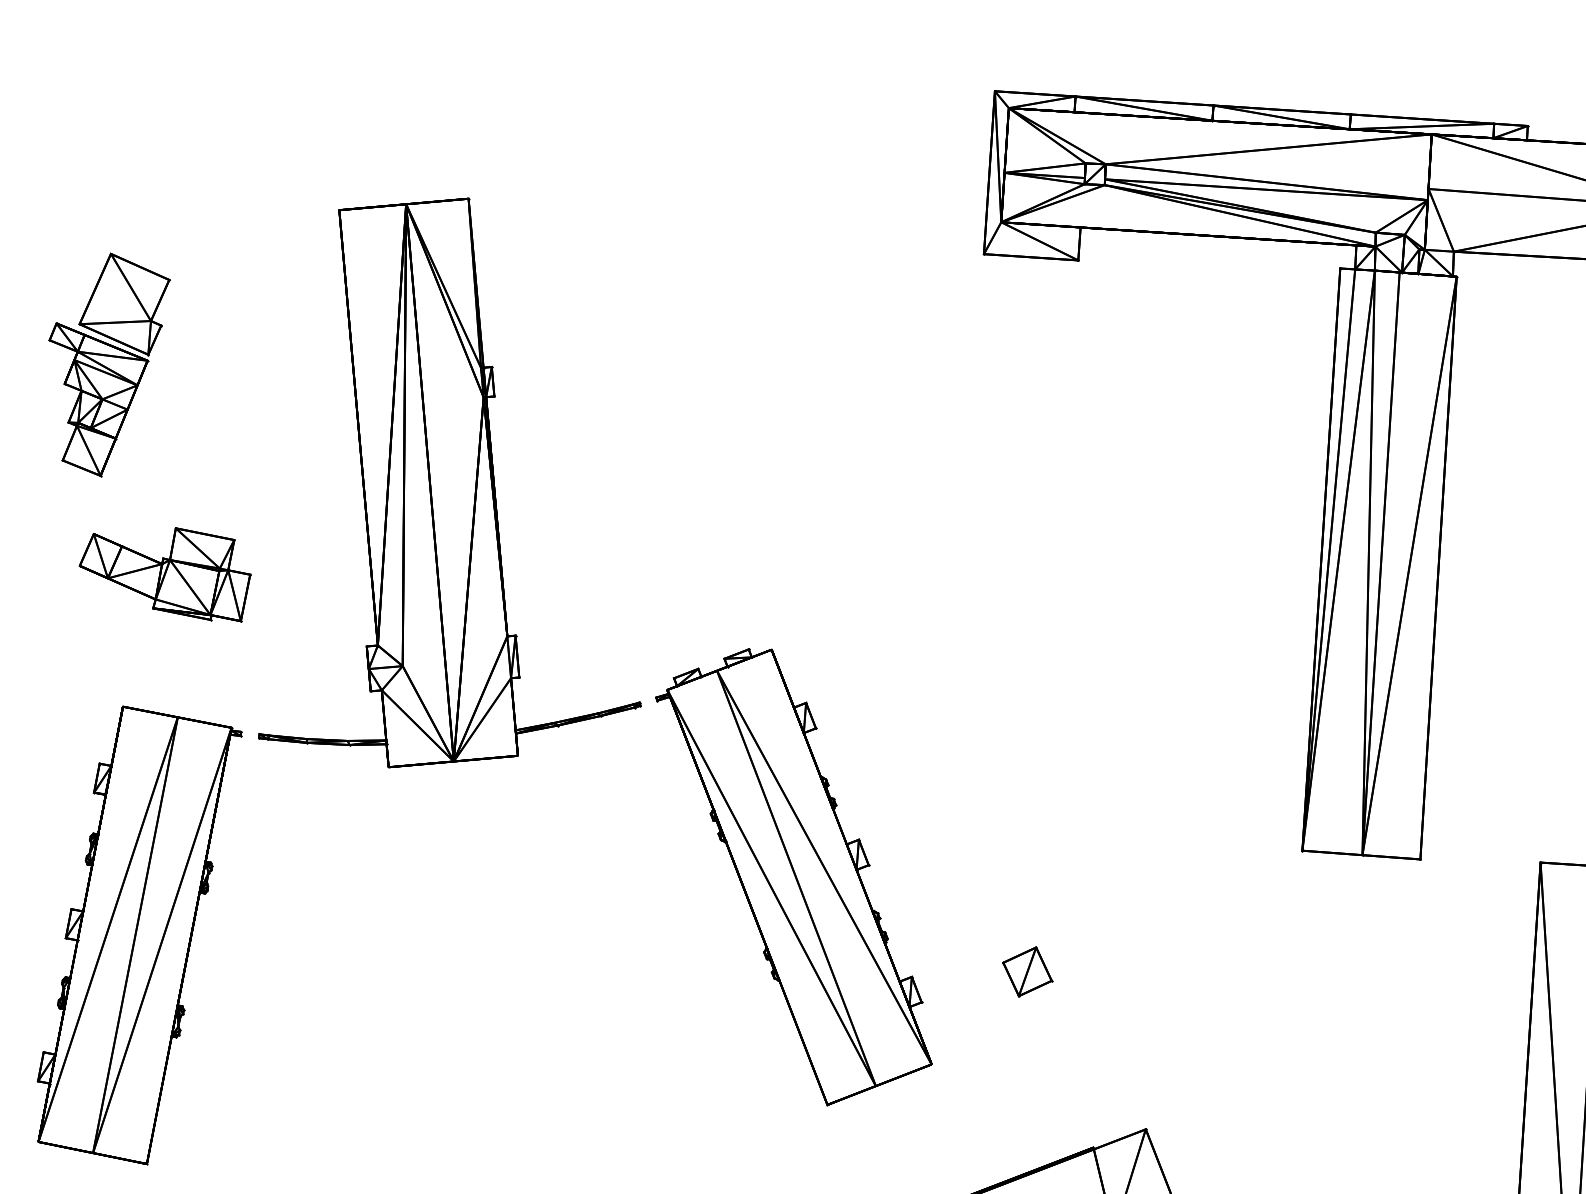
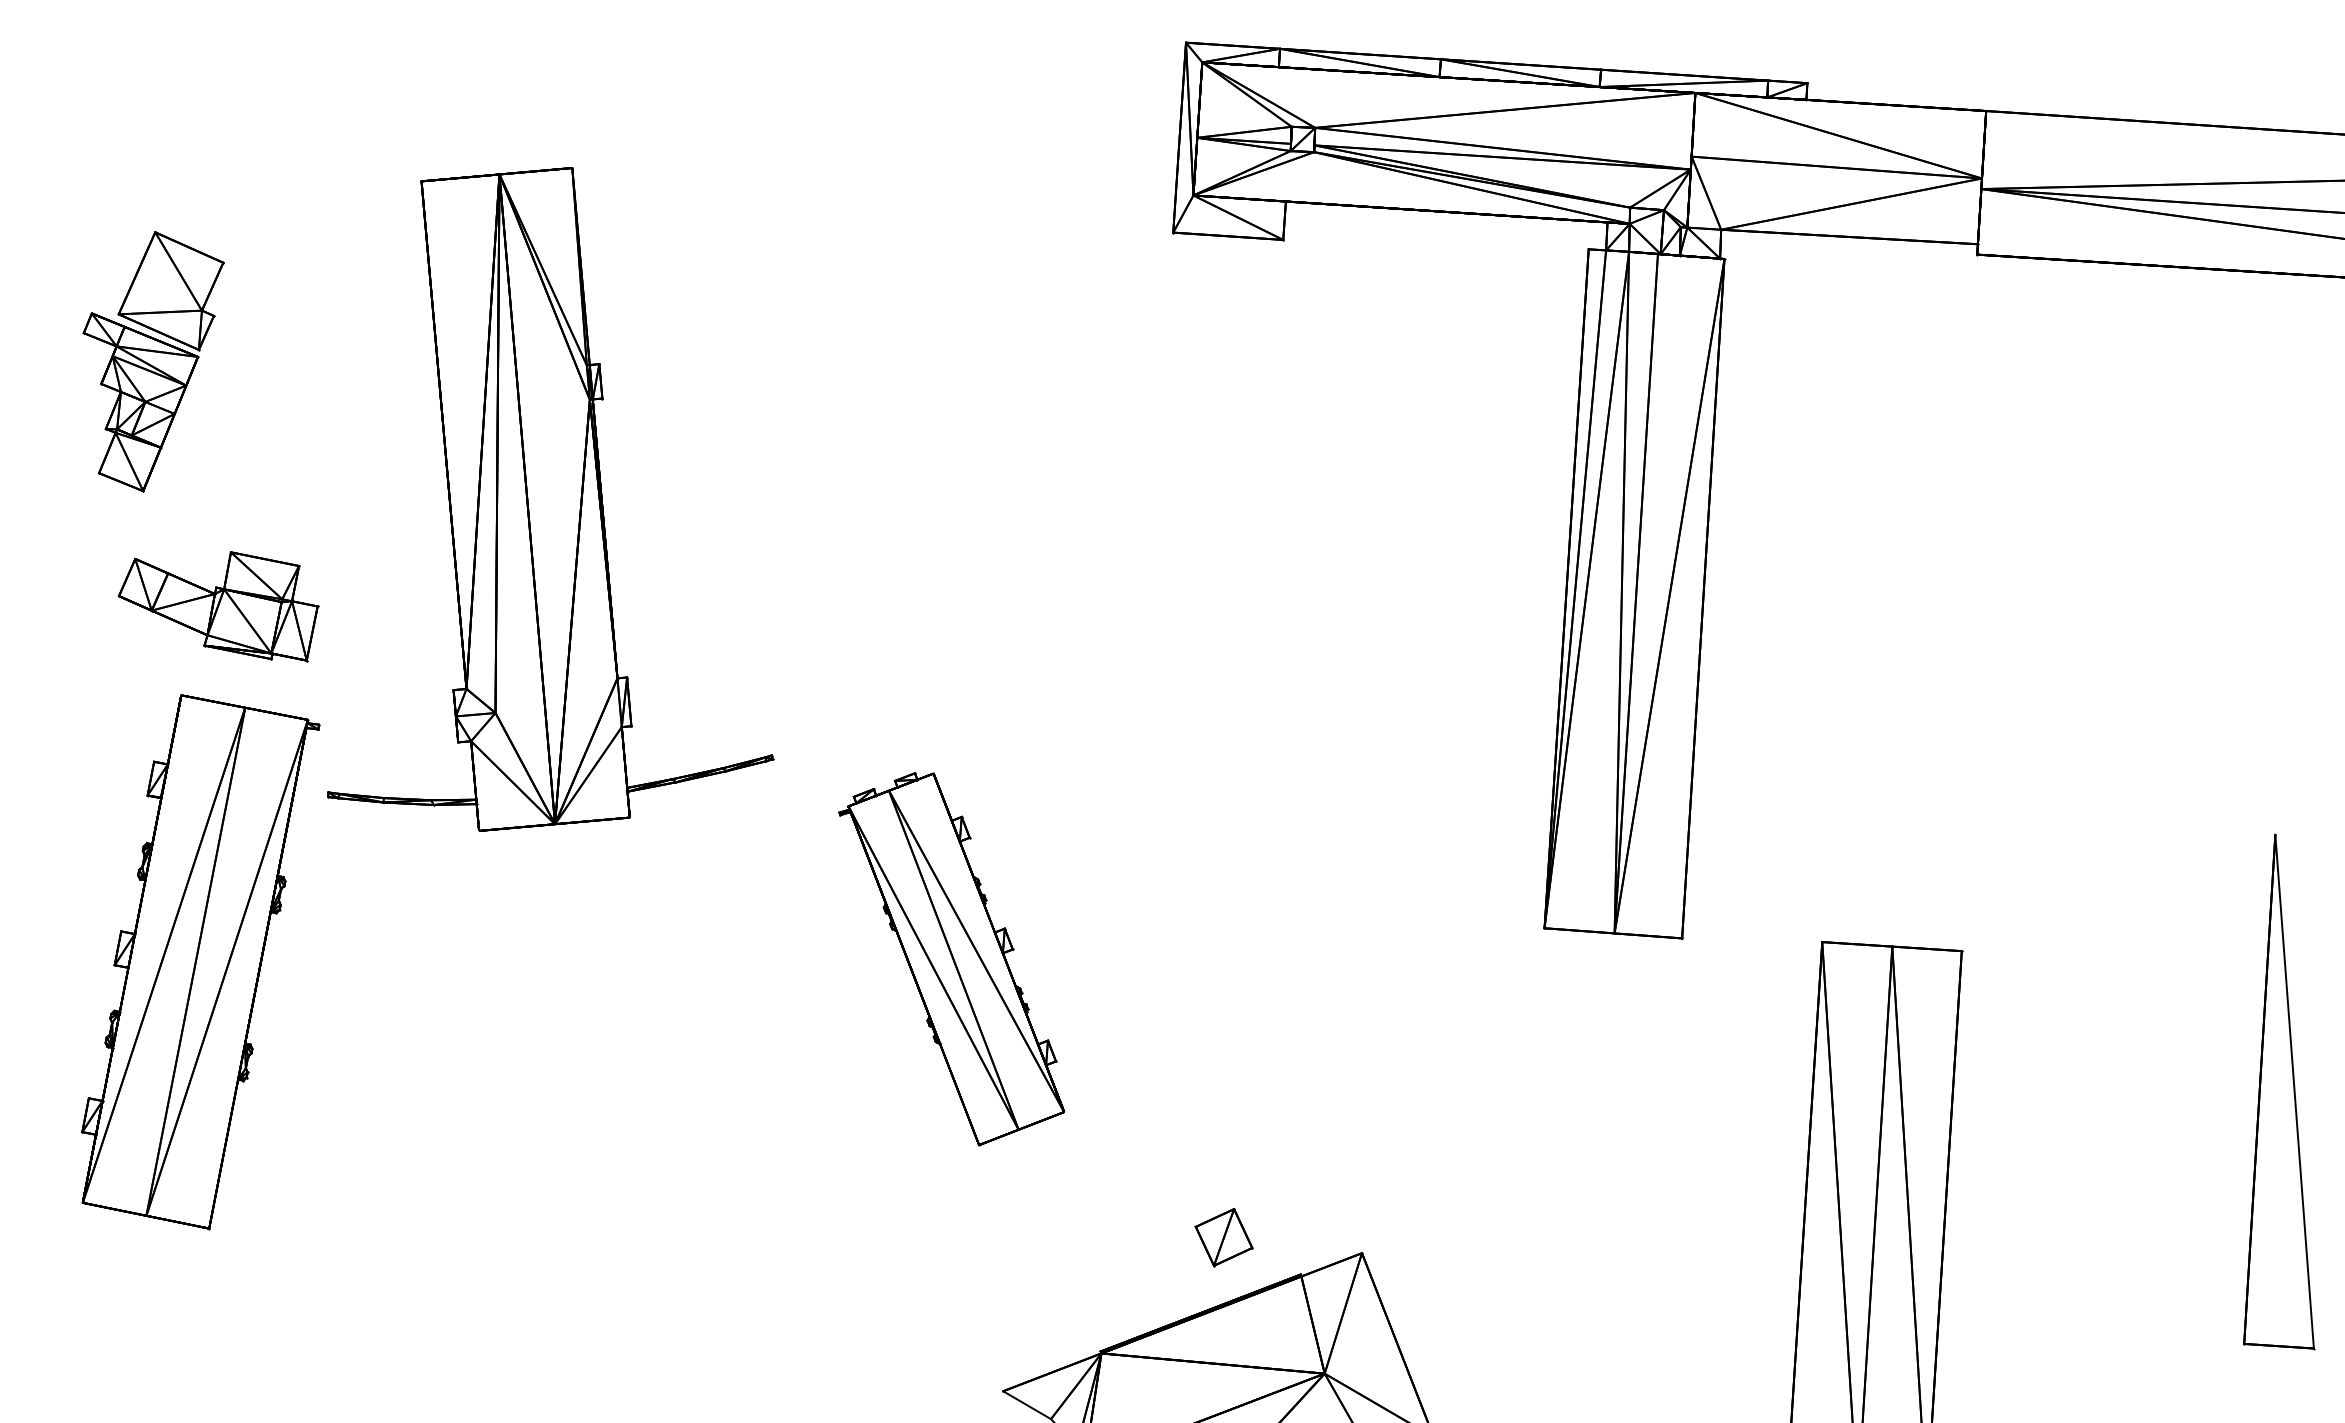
part: (793, 877) -> (951, 959), size x0.7
part: (139, 935) -> (200, 962), moved
part: (1027, 971) -> (1223, 1237), moved

